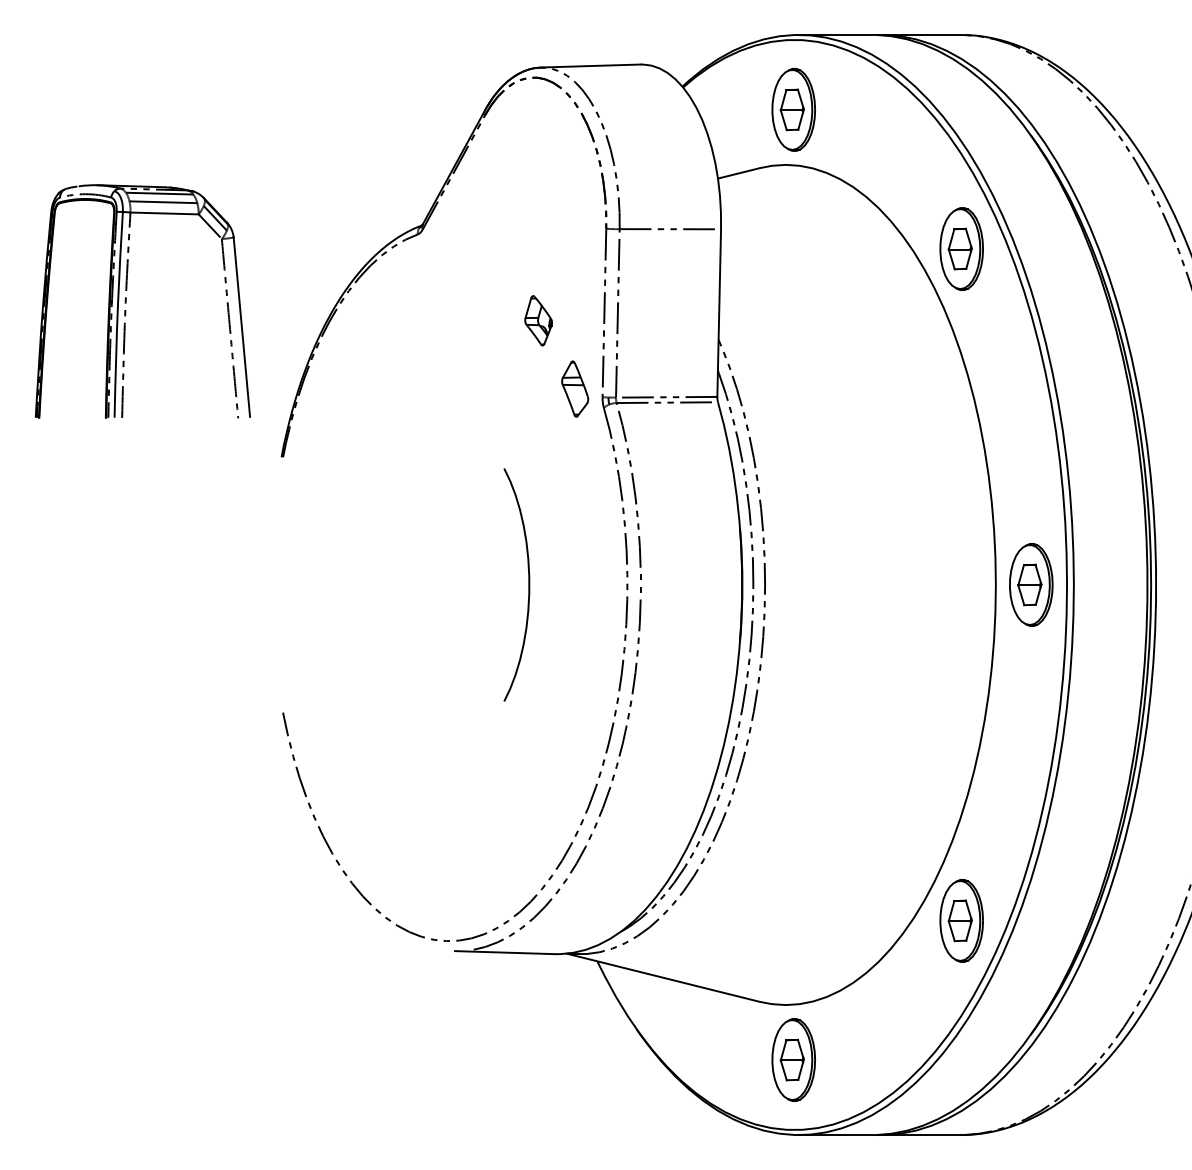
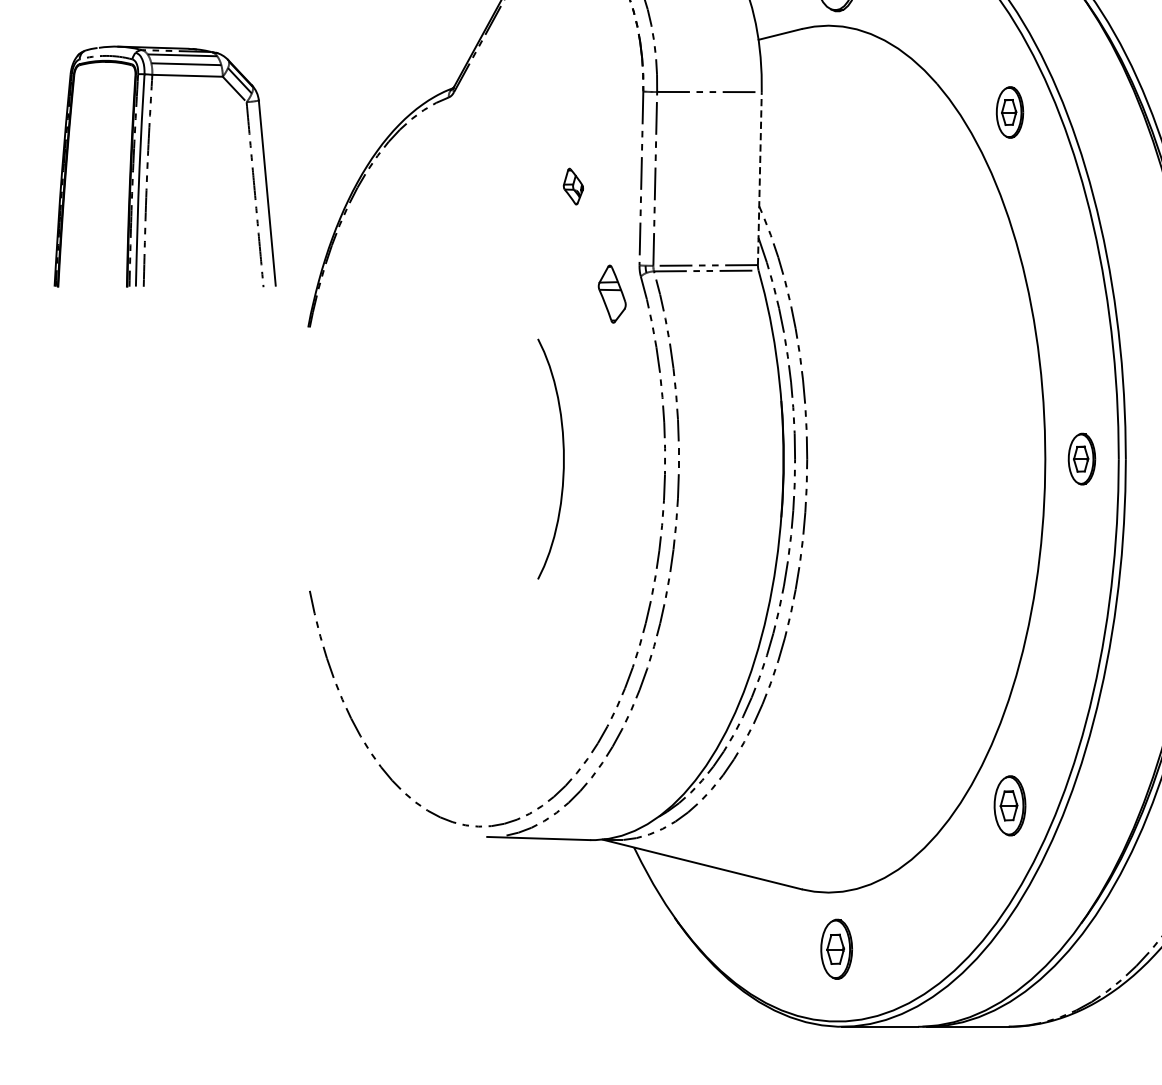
part: (961, 248) -> (1009, 111), size x0.6
line: (719, 313) -> (760, 179), solid -> dashed
part: (538, 320) -> (573, 186), size x0.7
part: (575, 388) -> (612, 293), moved
part: (1031, 584) -> (1082, 458), size x0.6
part: (961, 920) -> (1009, 805), size x0.7
part: (793, 1059) -> (836, 948), size x0.7

